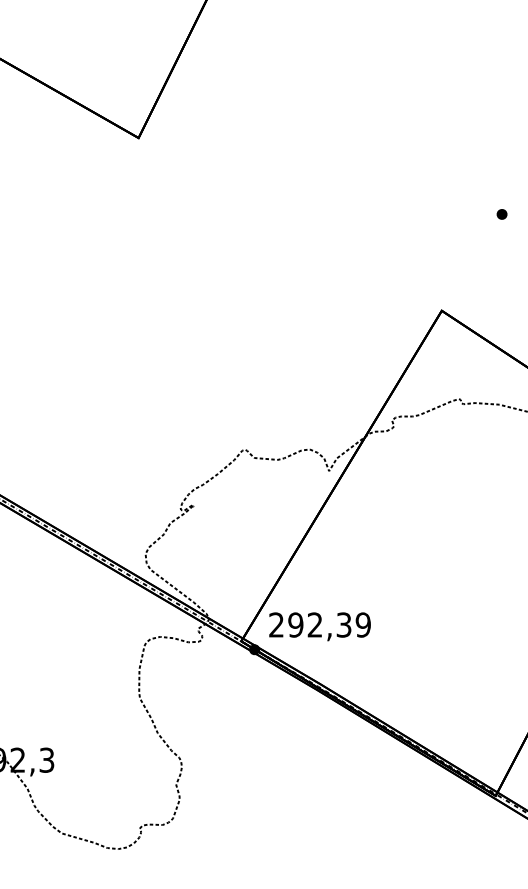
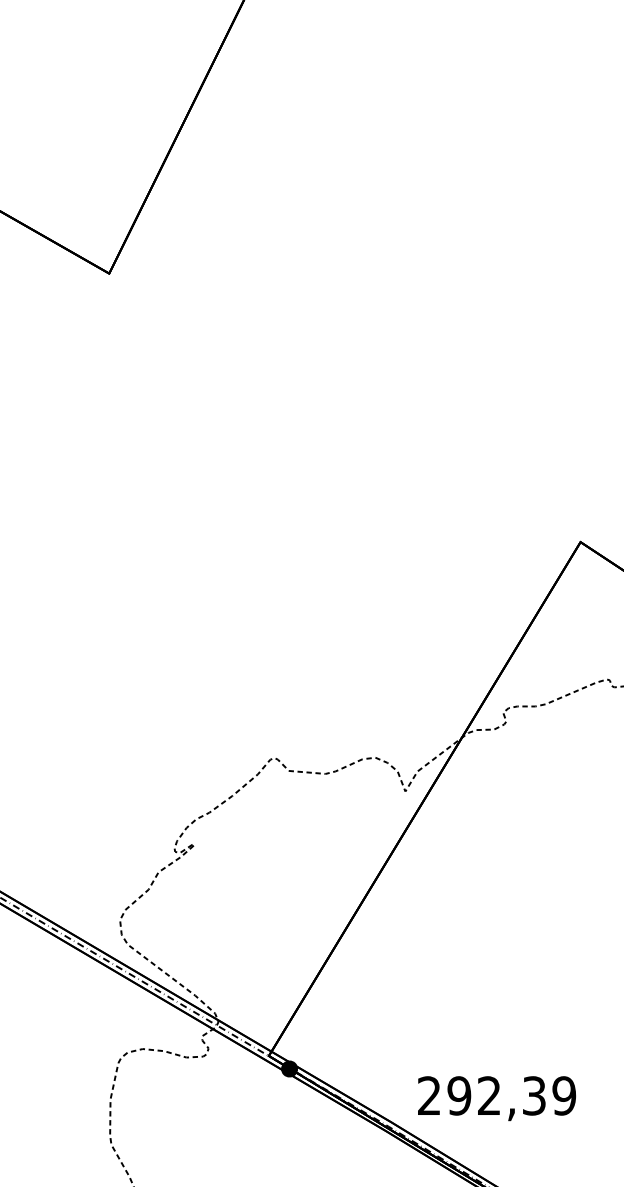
text: (319, 626) -> (496, 1098), moved

